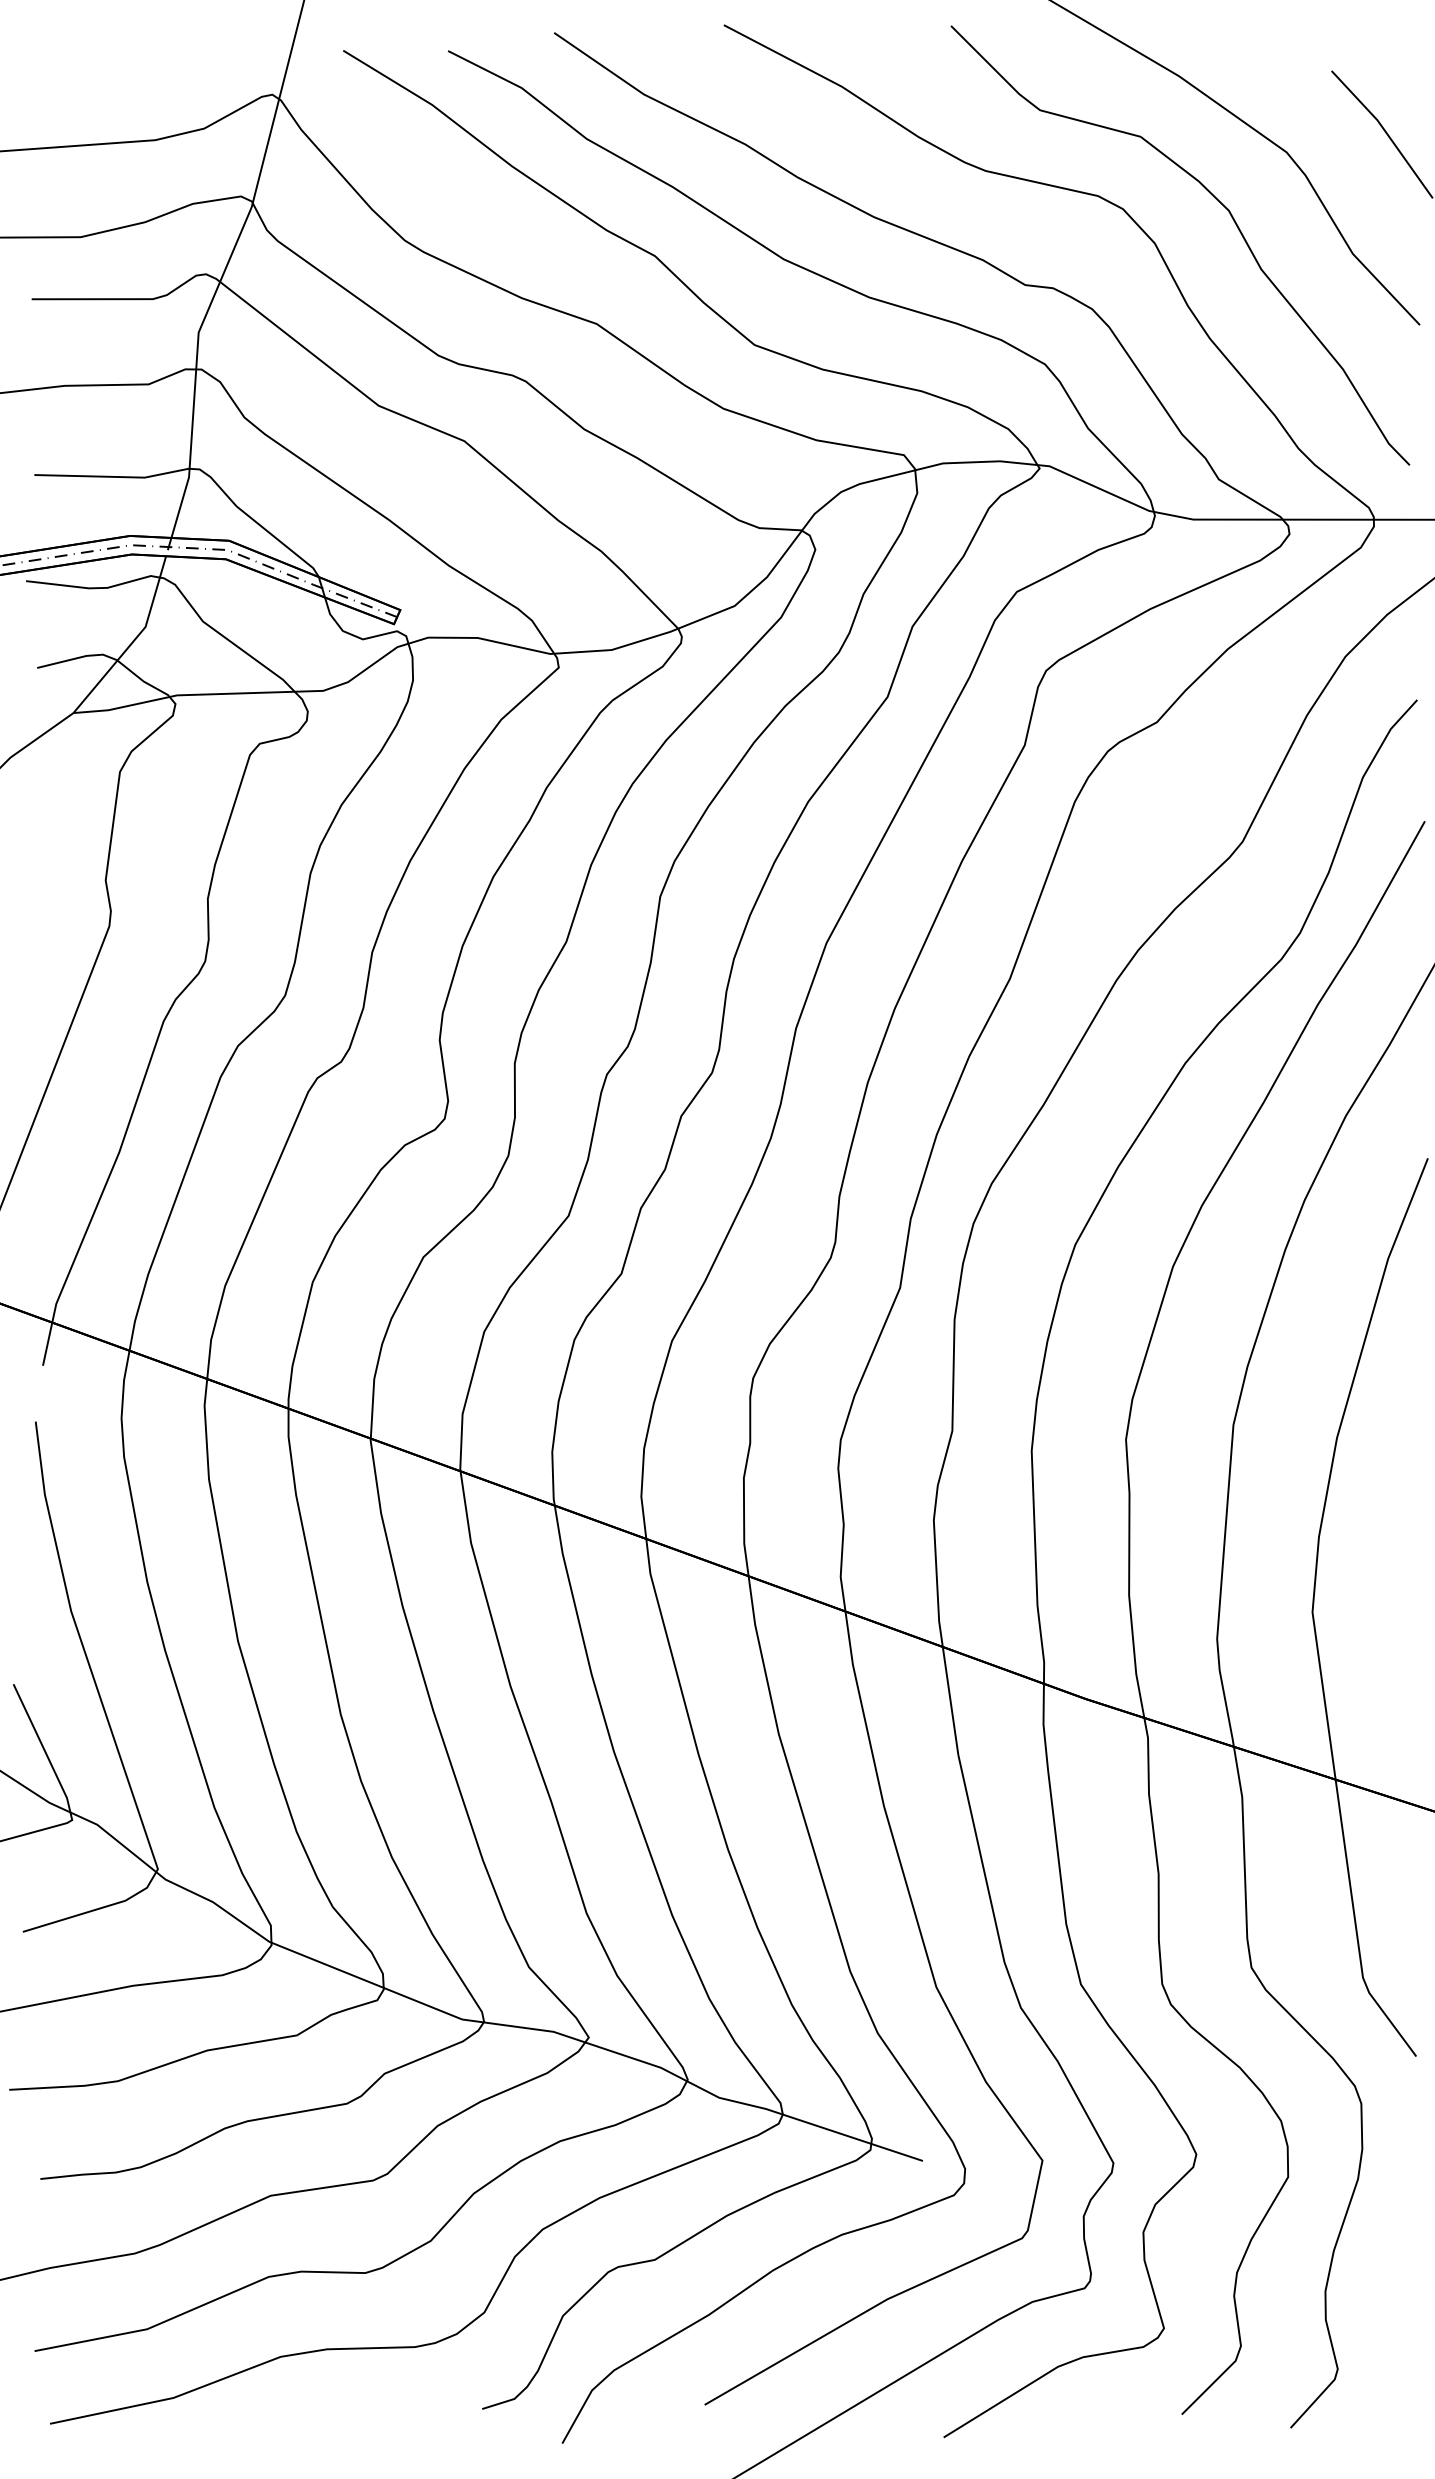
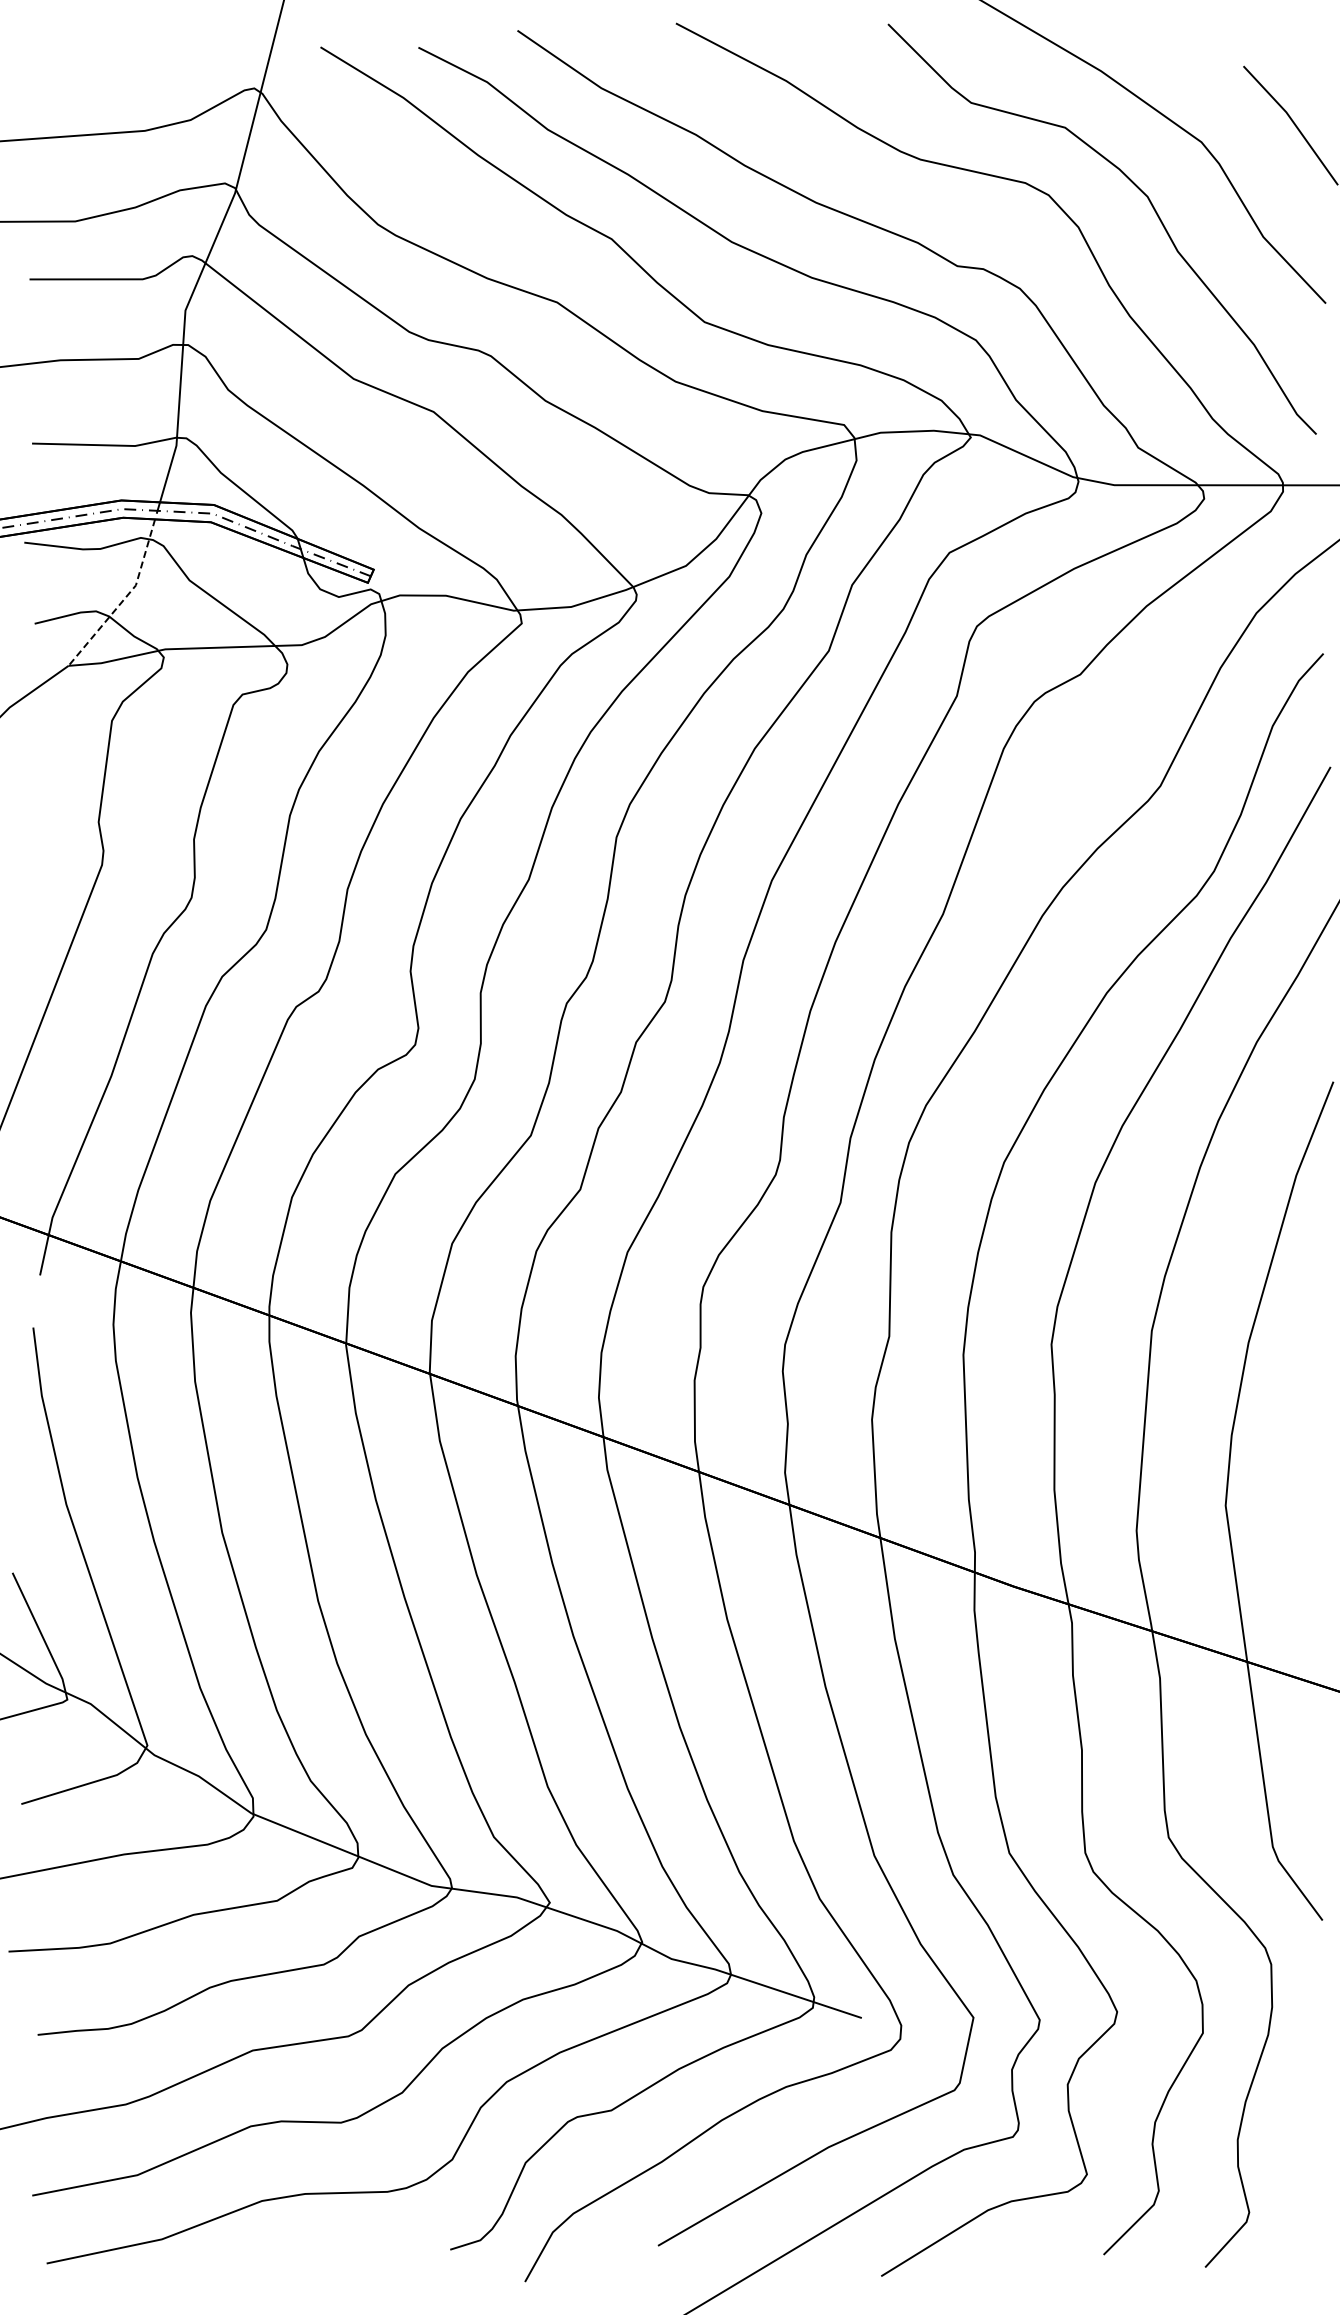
line: (133, 641) -> (124, 599), solid -> dashed

